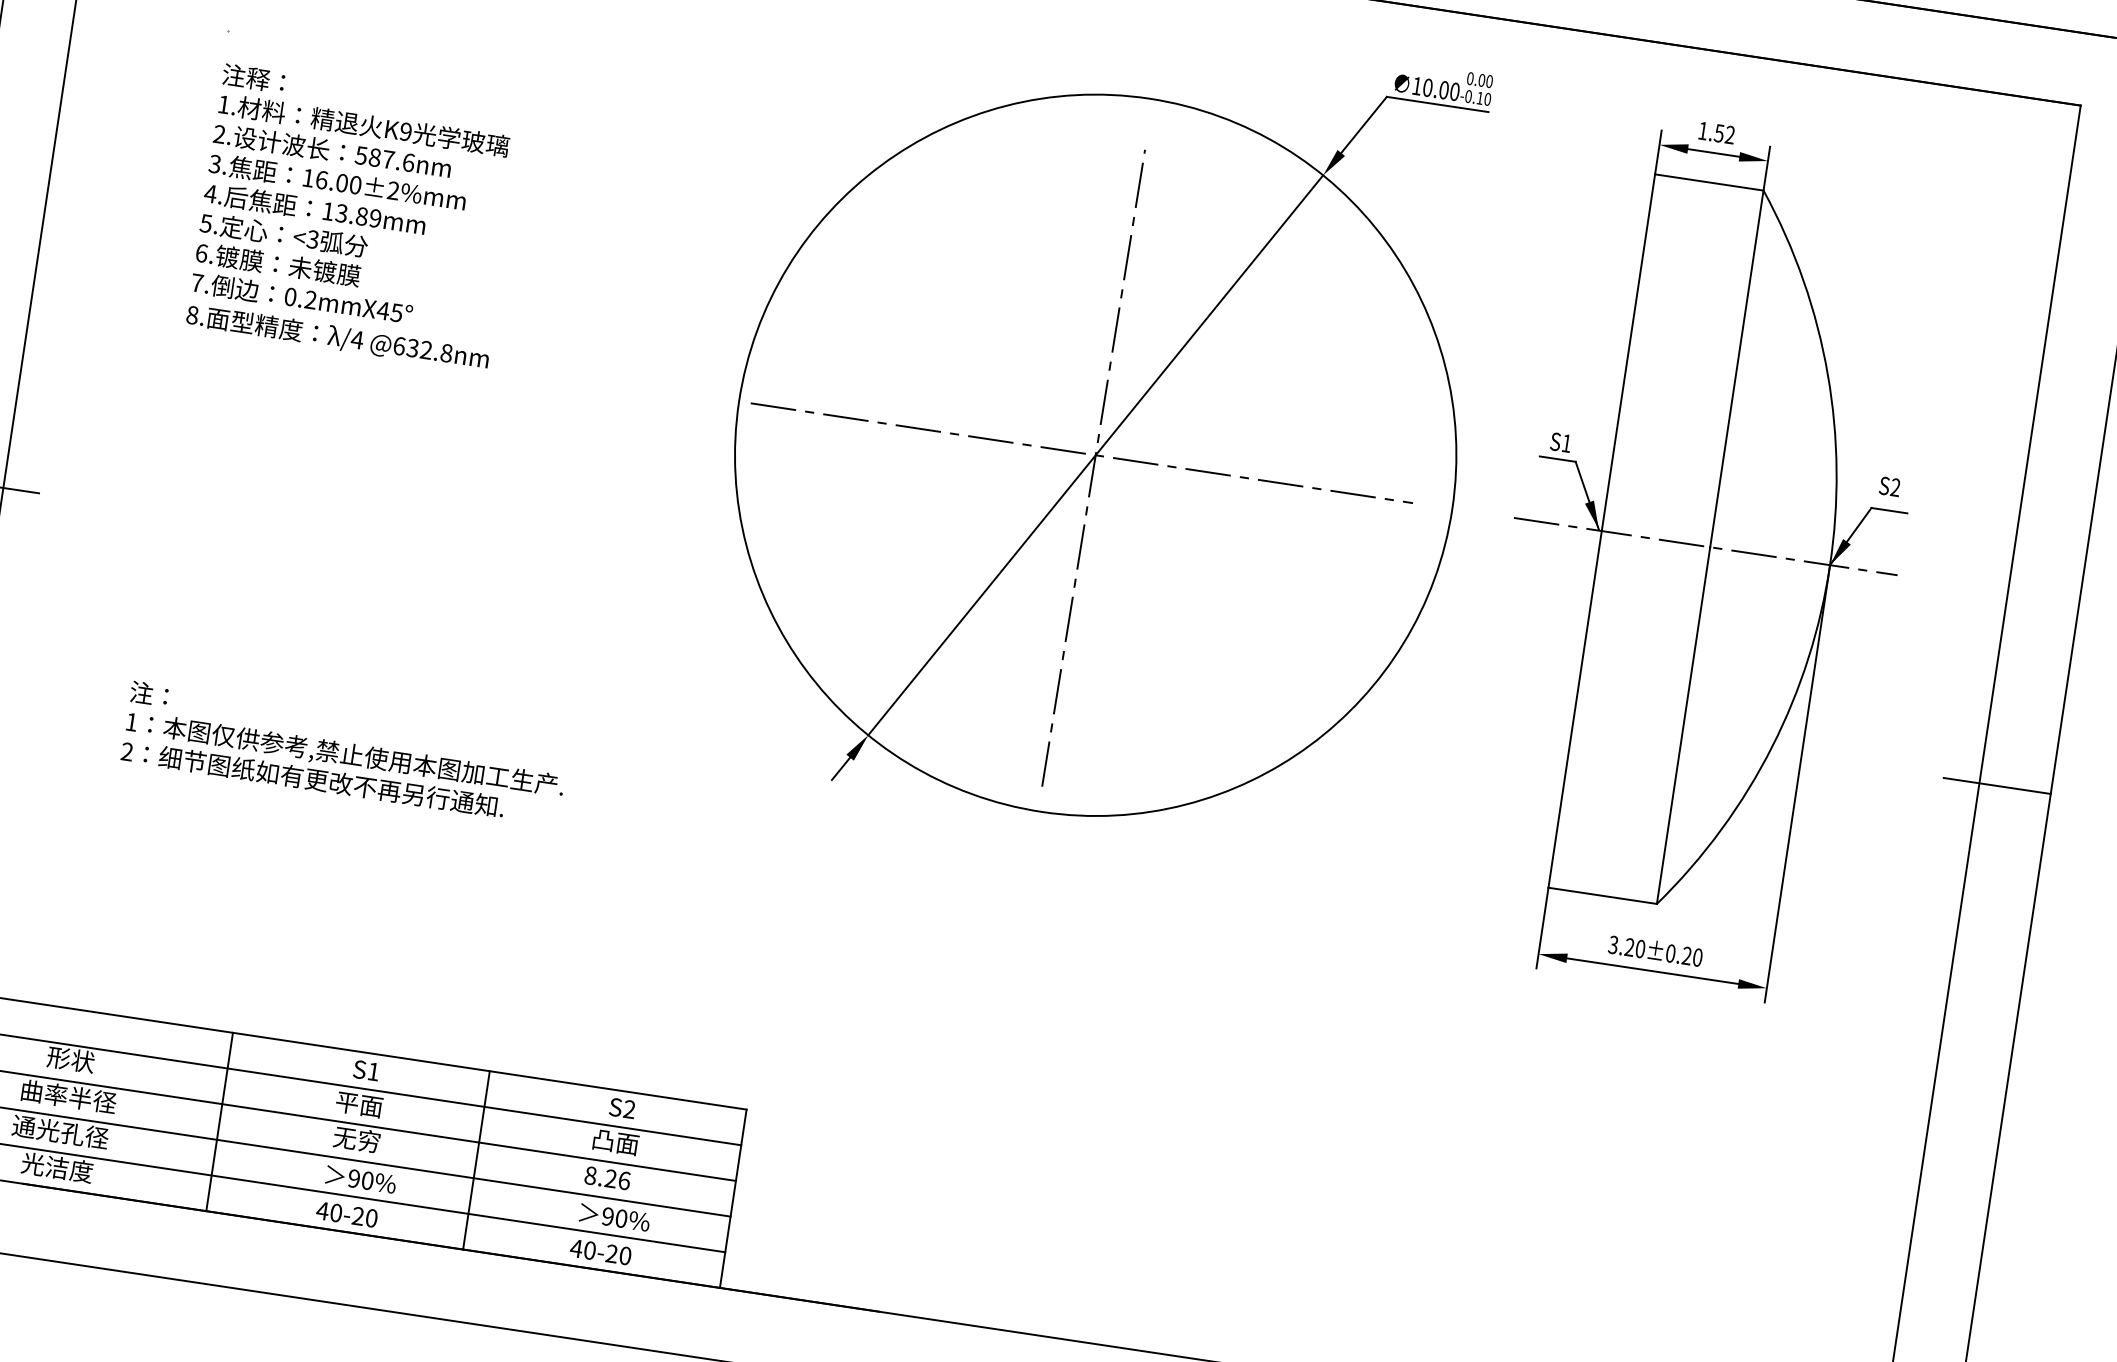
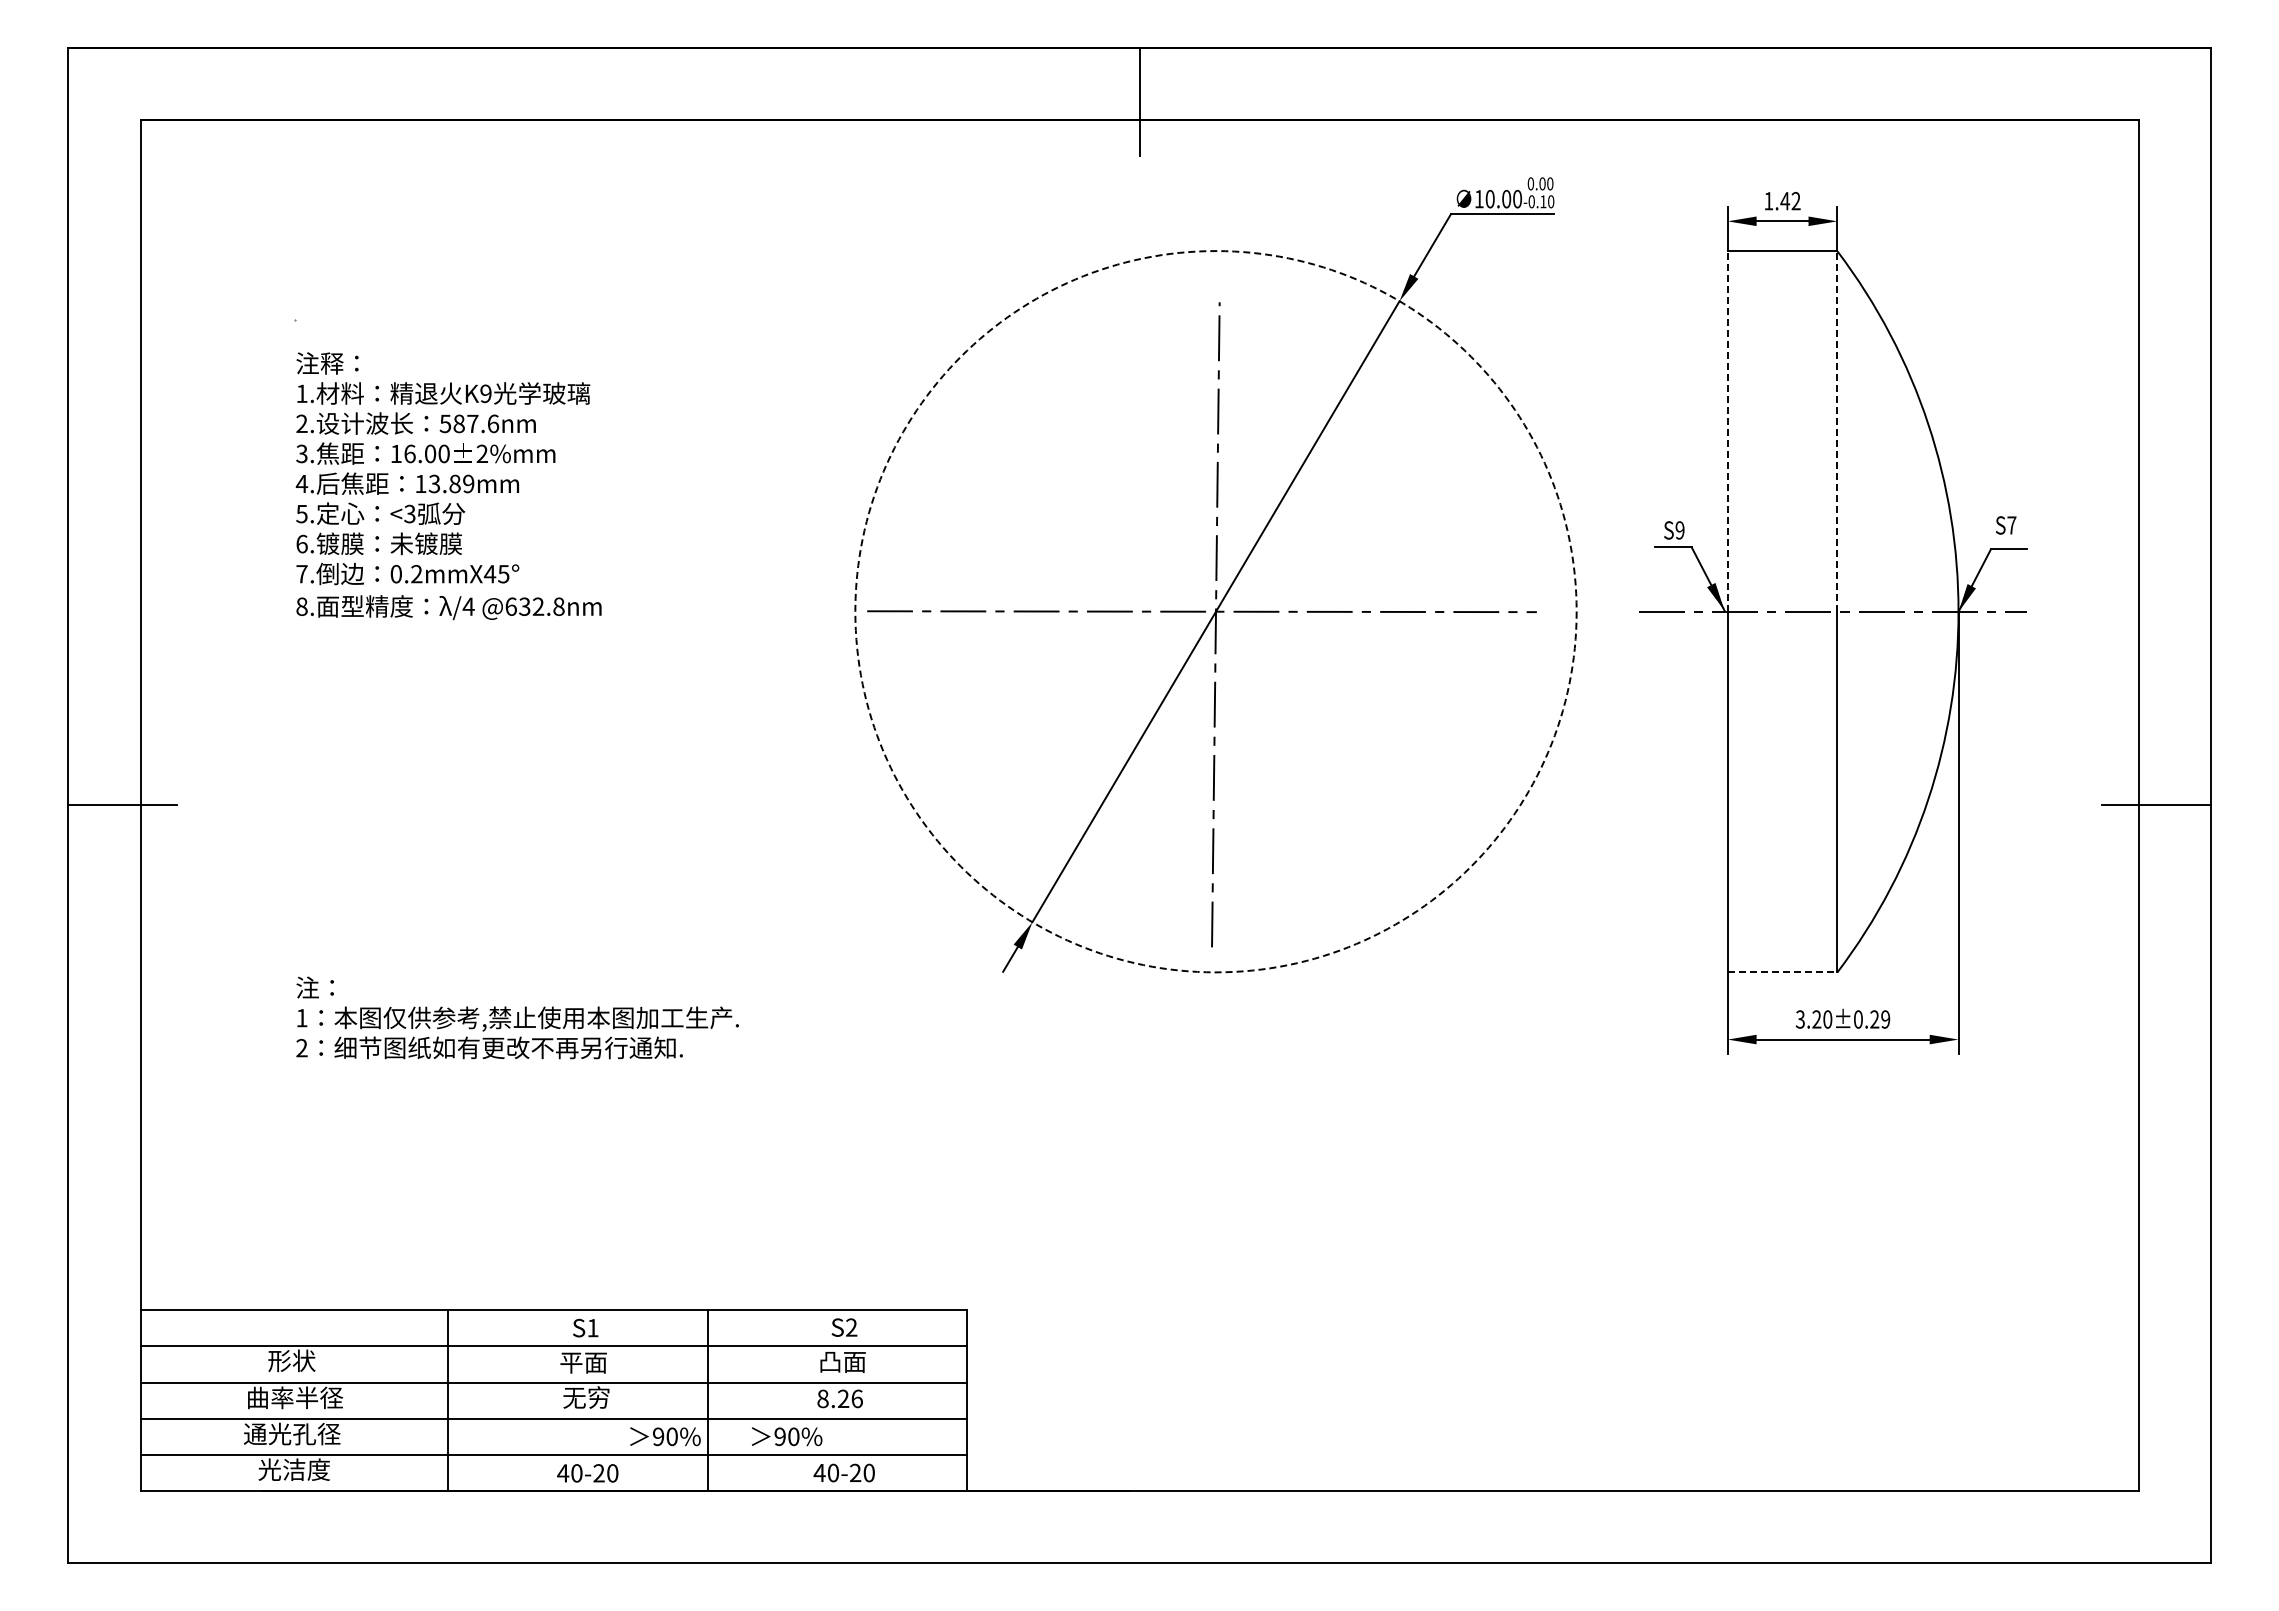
text: (1719, 133) -> (1785, 201), 1.52 -> 1.42
line: (1628, 352) -> (1727, 431), solid -> dashed
line: (1737, 368) -> (1837, 431), solid -> dashed
text: (1566, 443) -> (1679, 530), S1 -> S9
circle: (1095, 455) -> (1215, 611), solid -> dashed
text: (1895, 487) -> (2011, 525), S2 -> S7
line: (1602, 895) -> (1782, 972), solid -> dashed
text: (1697, 957) -> (1885, 1019), 3.20±0.20 -> 3.20±0.29
text: (361, 1179) -> (665, 1436), moved
text: (615, 1217) -> (787, 1436), moved

